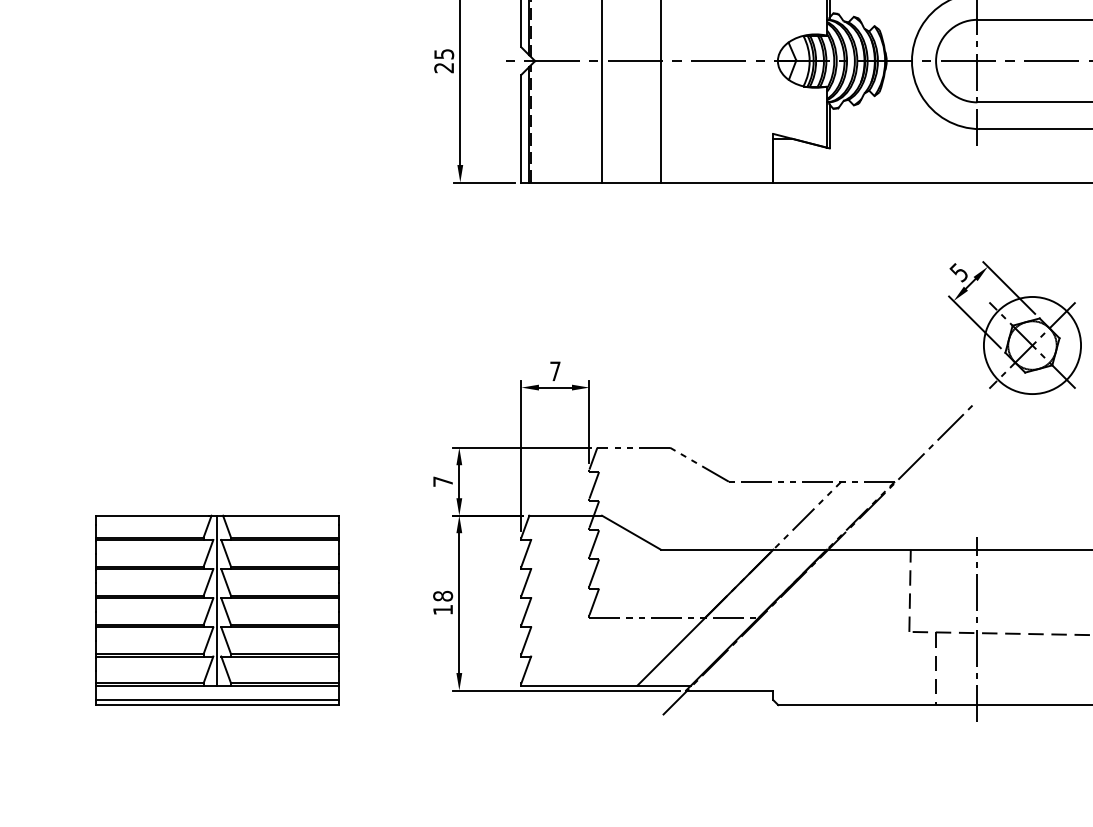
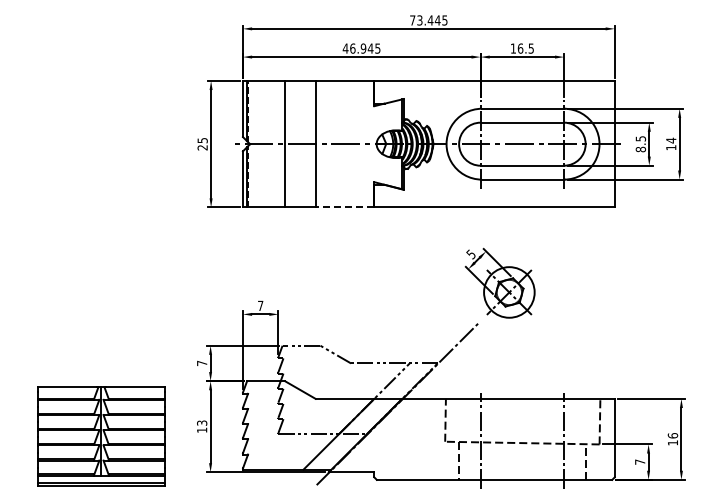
line: (716, 182) -> (344, 207), solid -> dashed
text: (443, 594) -> (202, 422), 18 -> 13
part: (217, 610) -> (101, 436), moved

